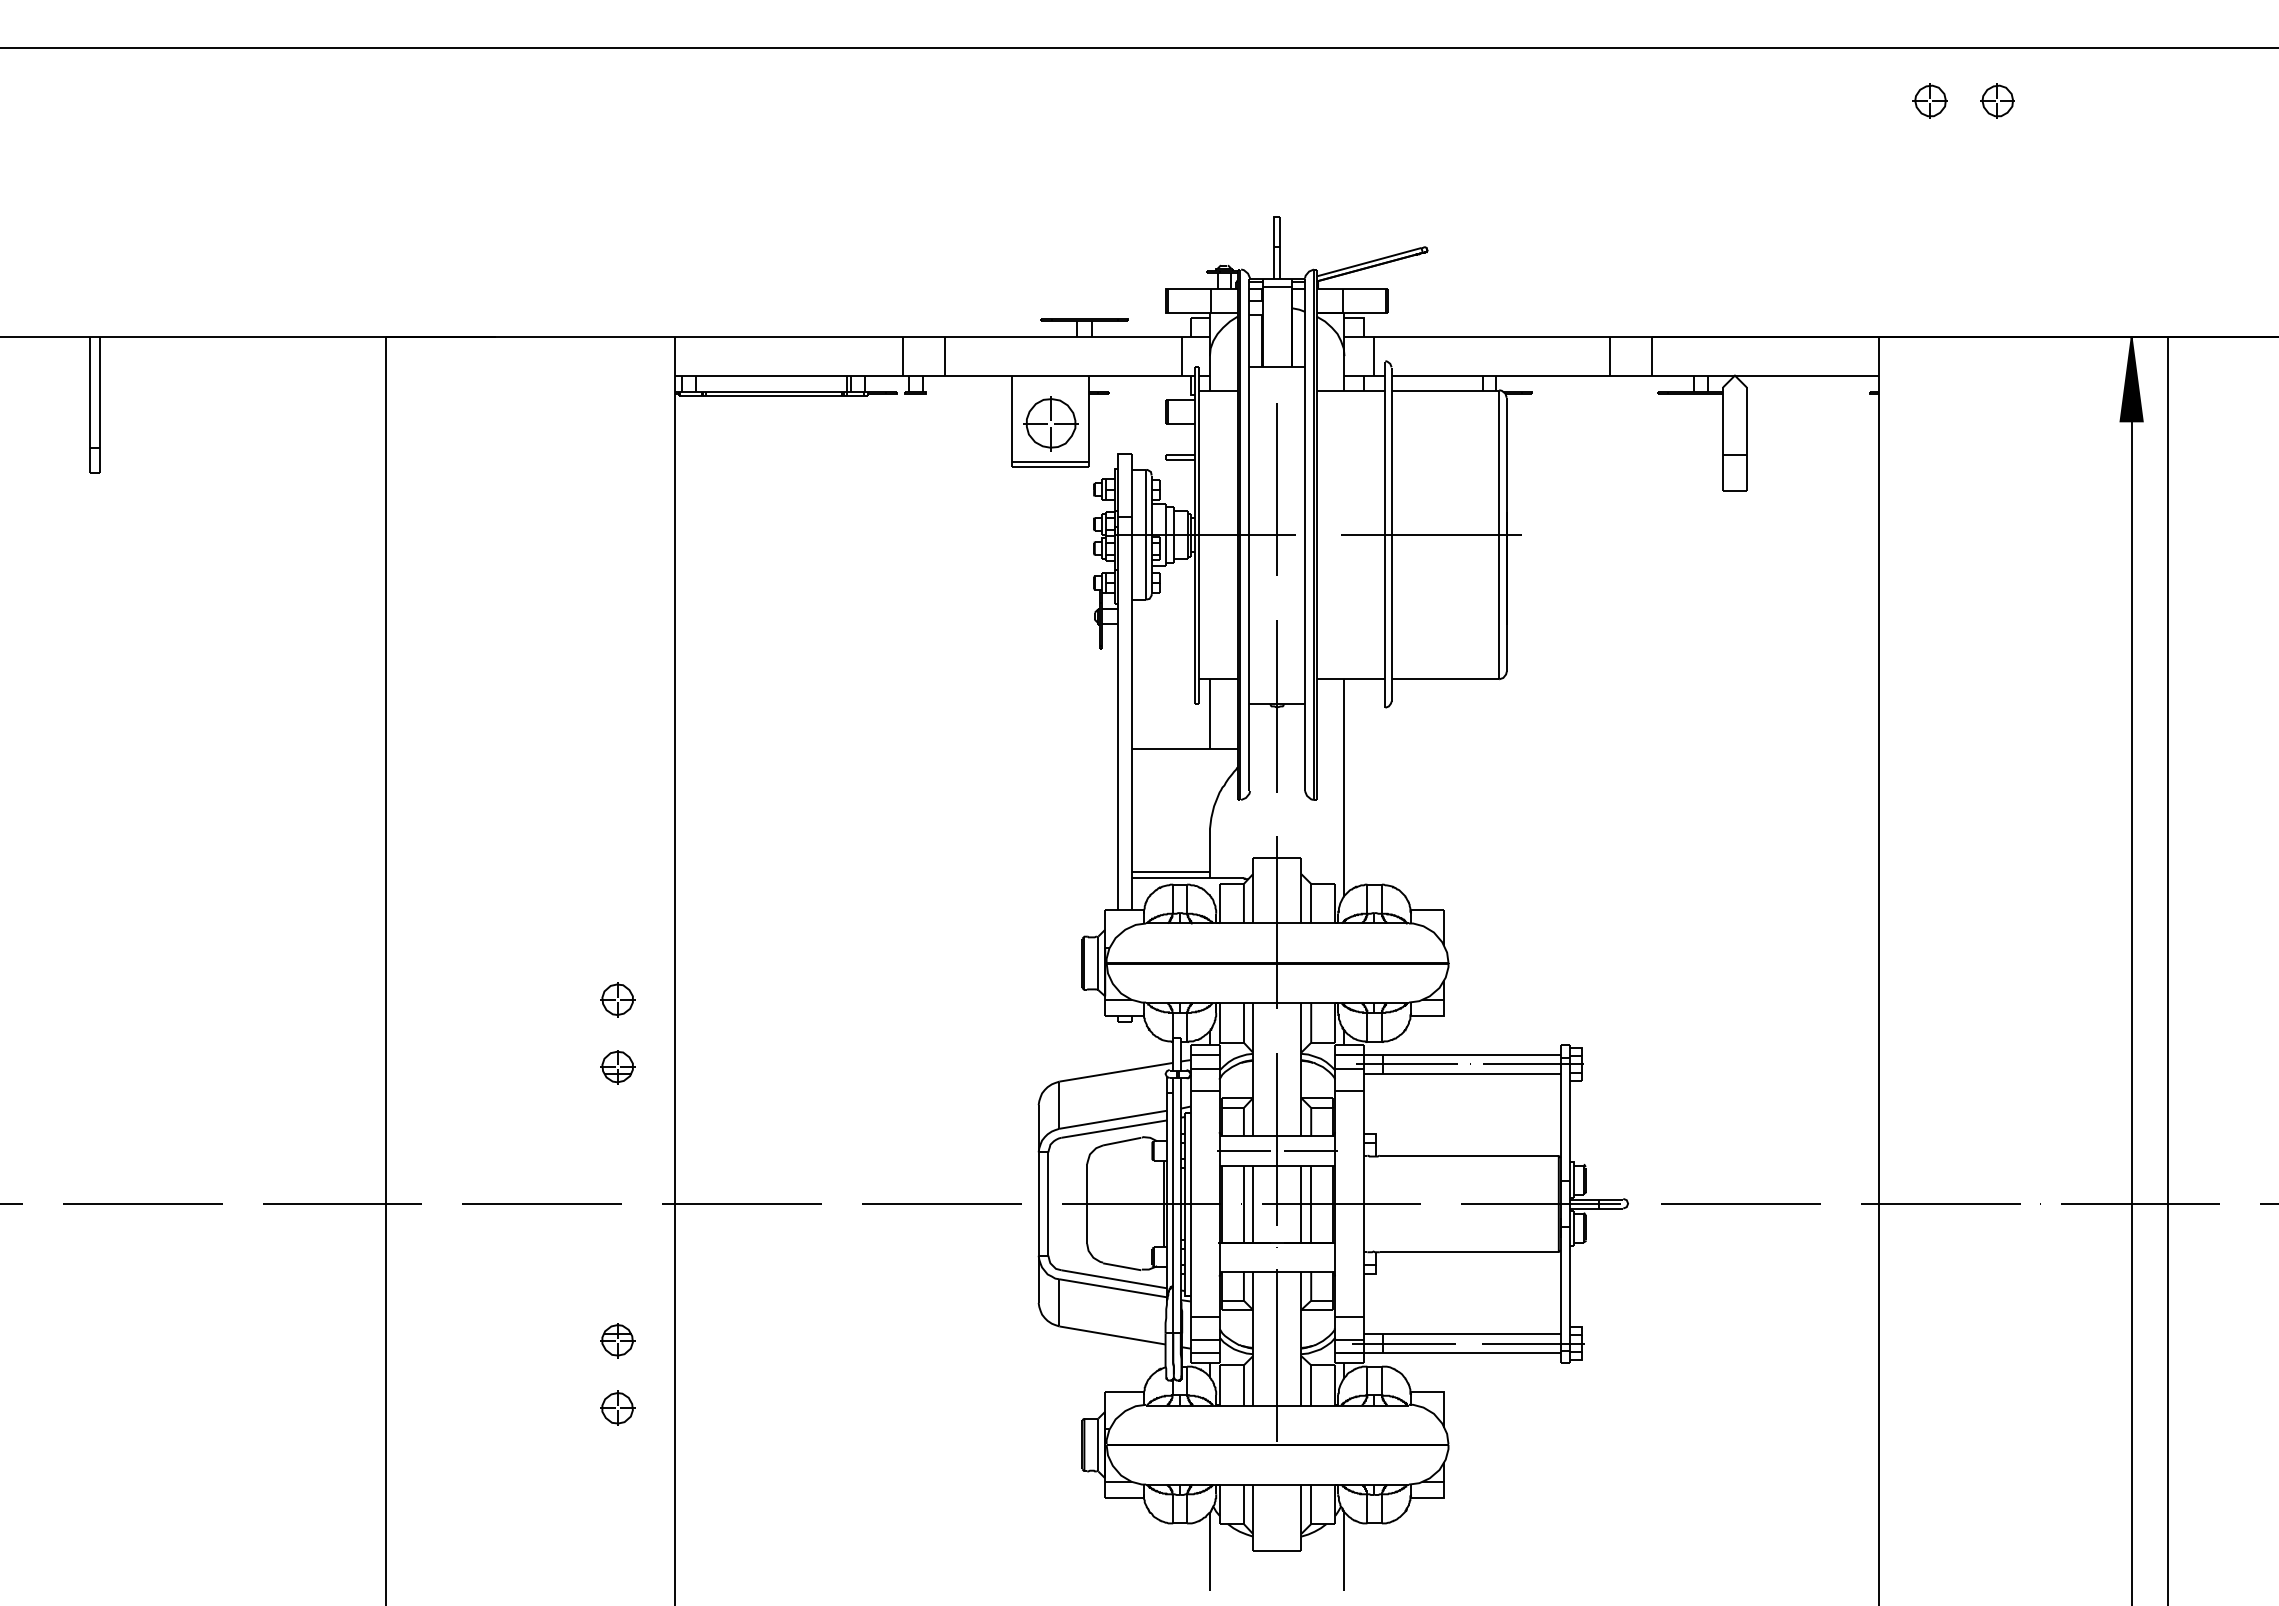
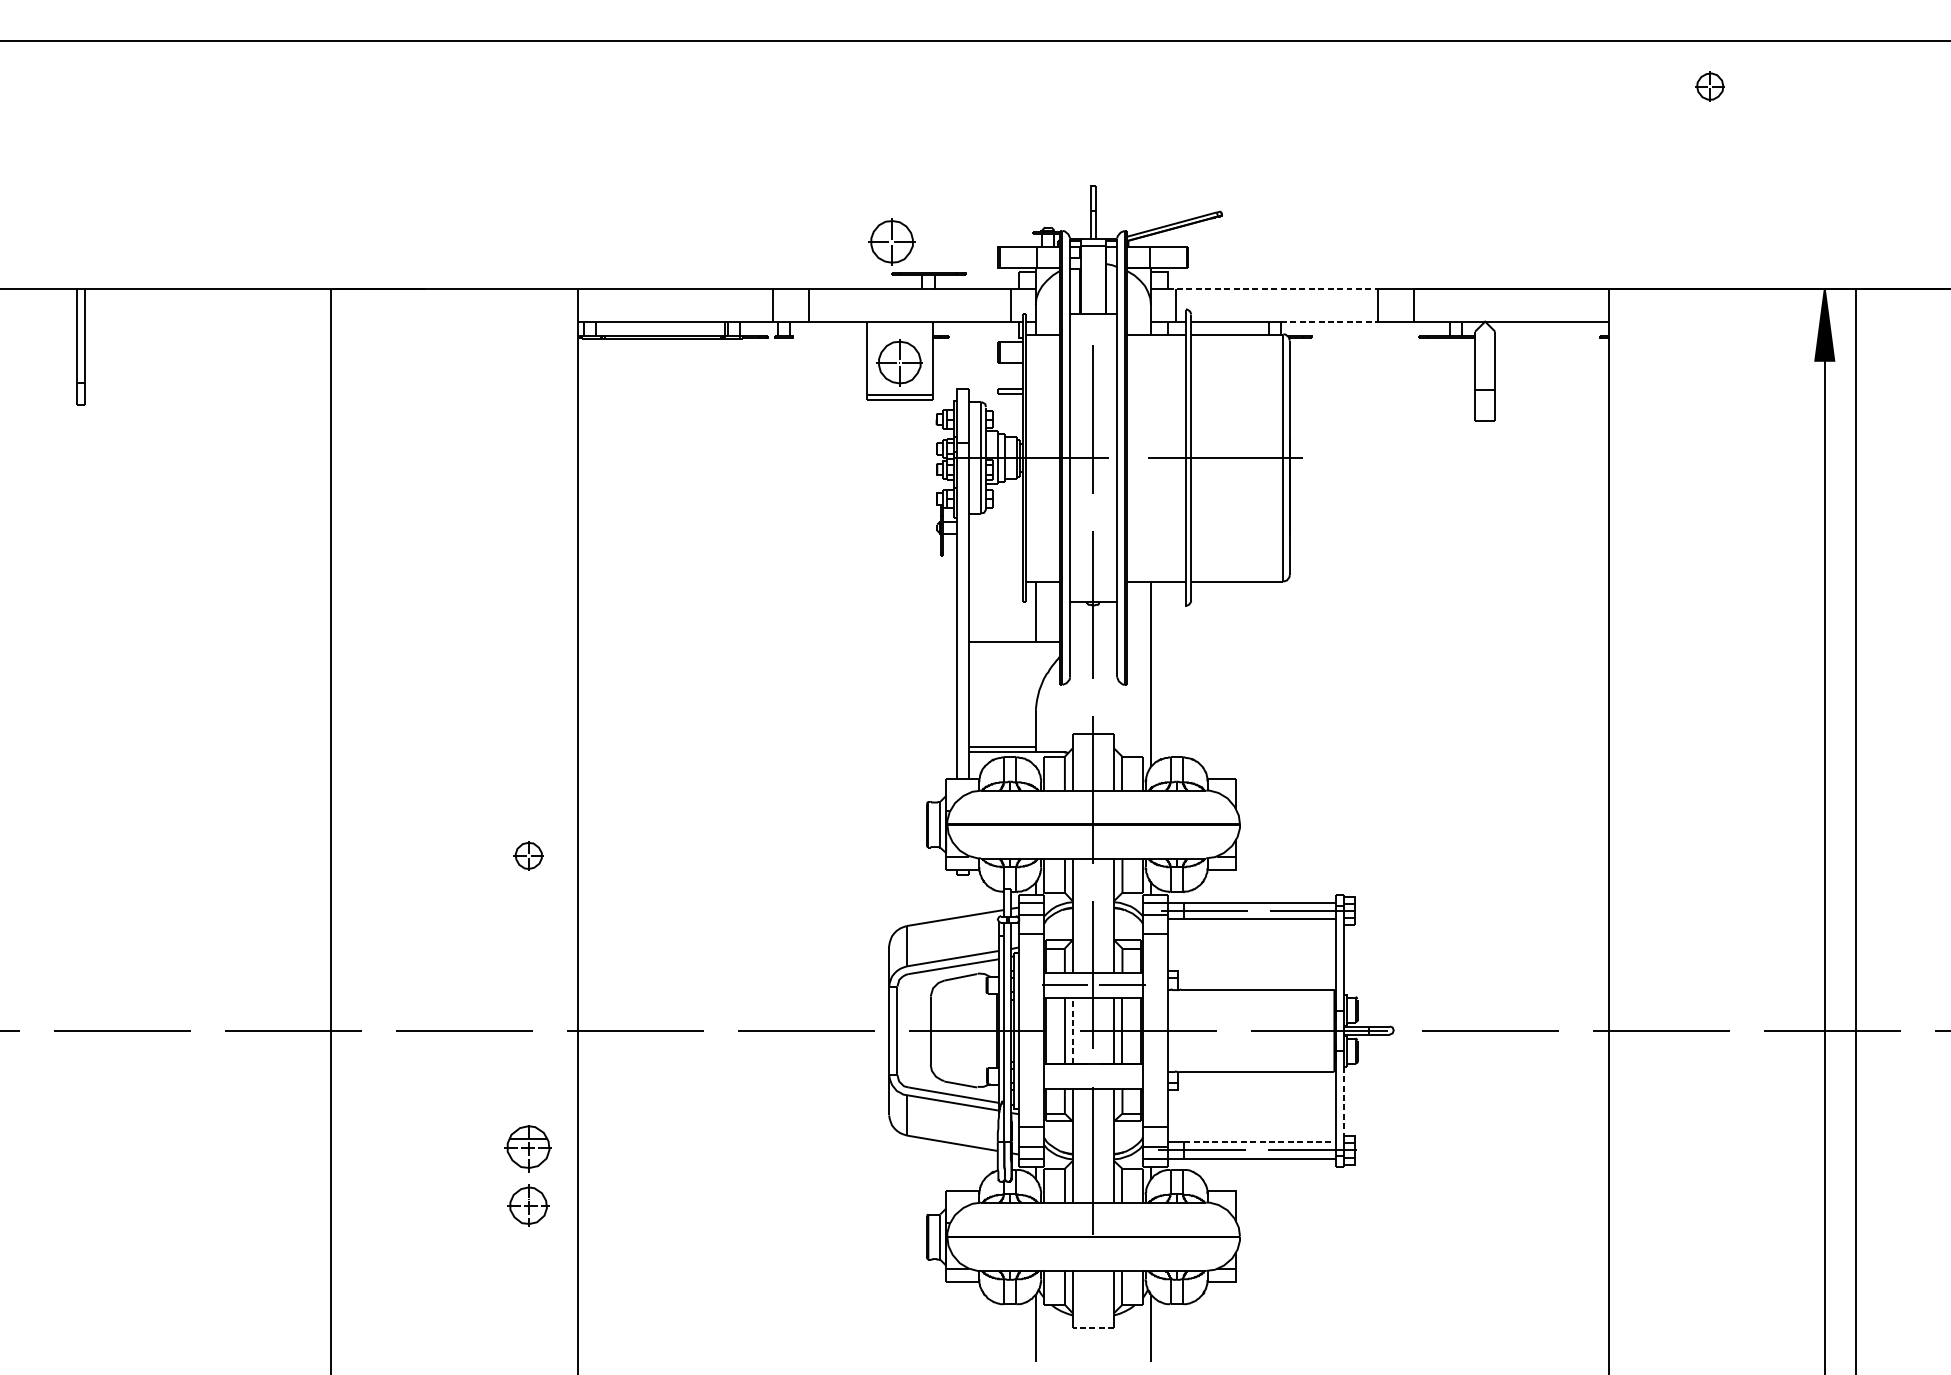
part: (1929, 100) -> (1651, 86), removed
part: (1041, 282) -> (891, 241), added
line: (1487, 337) -> (1273, 289), solid -> dashed
line: (1553, 375) -> (1329, 321), solid -> dashed
part: (617, 1067) -> (528, 913), removed
line: (1252, 1203) -> (1072, 1030), solid -> dashed
line: (1569, 1286) -> (1343, 1101), solid -> dashed
line: (1472, 1334) -> (1260, 1142), solid -> dashed
part: (617, 1340) -> (528, 1147), size x1.6
part: (617, 1407) -> (528, 1204), size x1.4
line: (1276, 1551) -> (1092, 1328), solid -> dashed

